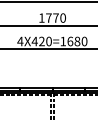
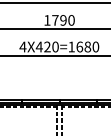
text: (55, 17) -> (62, 19), 1770 -> 1790

